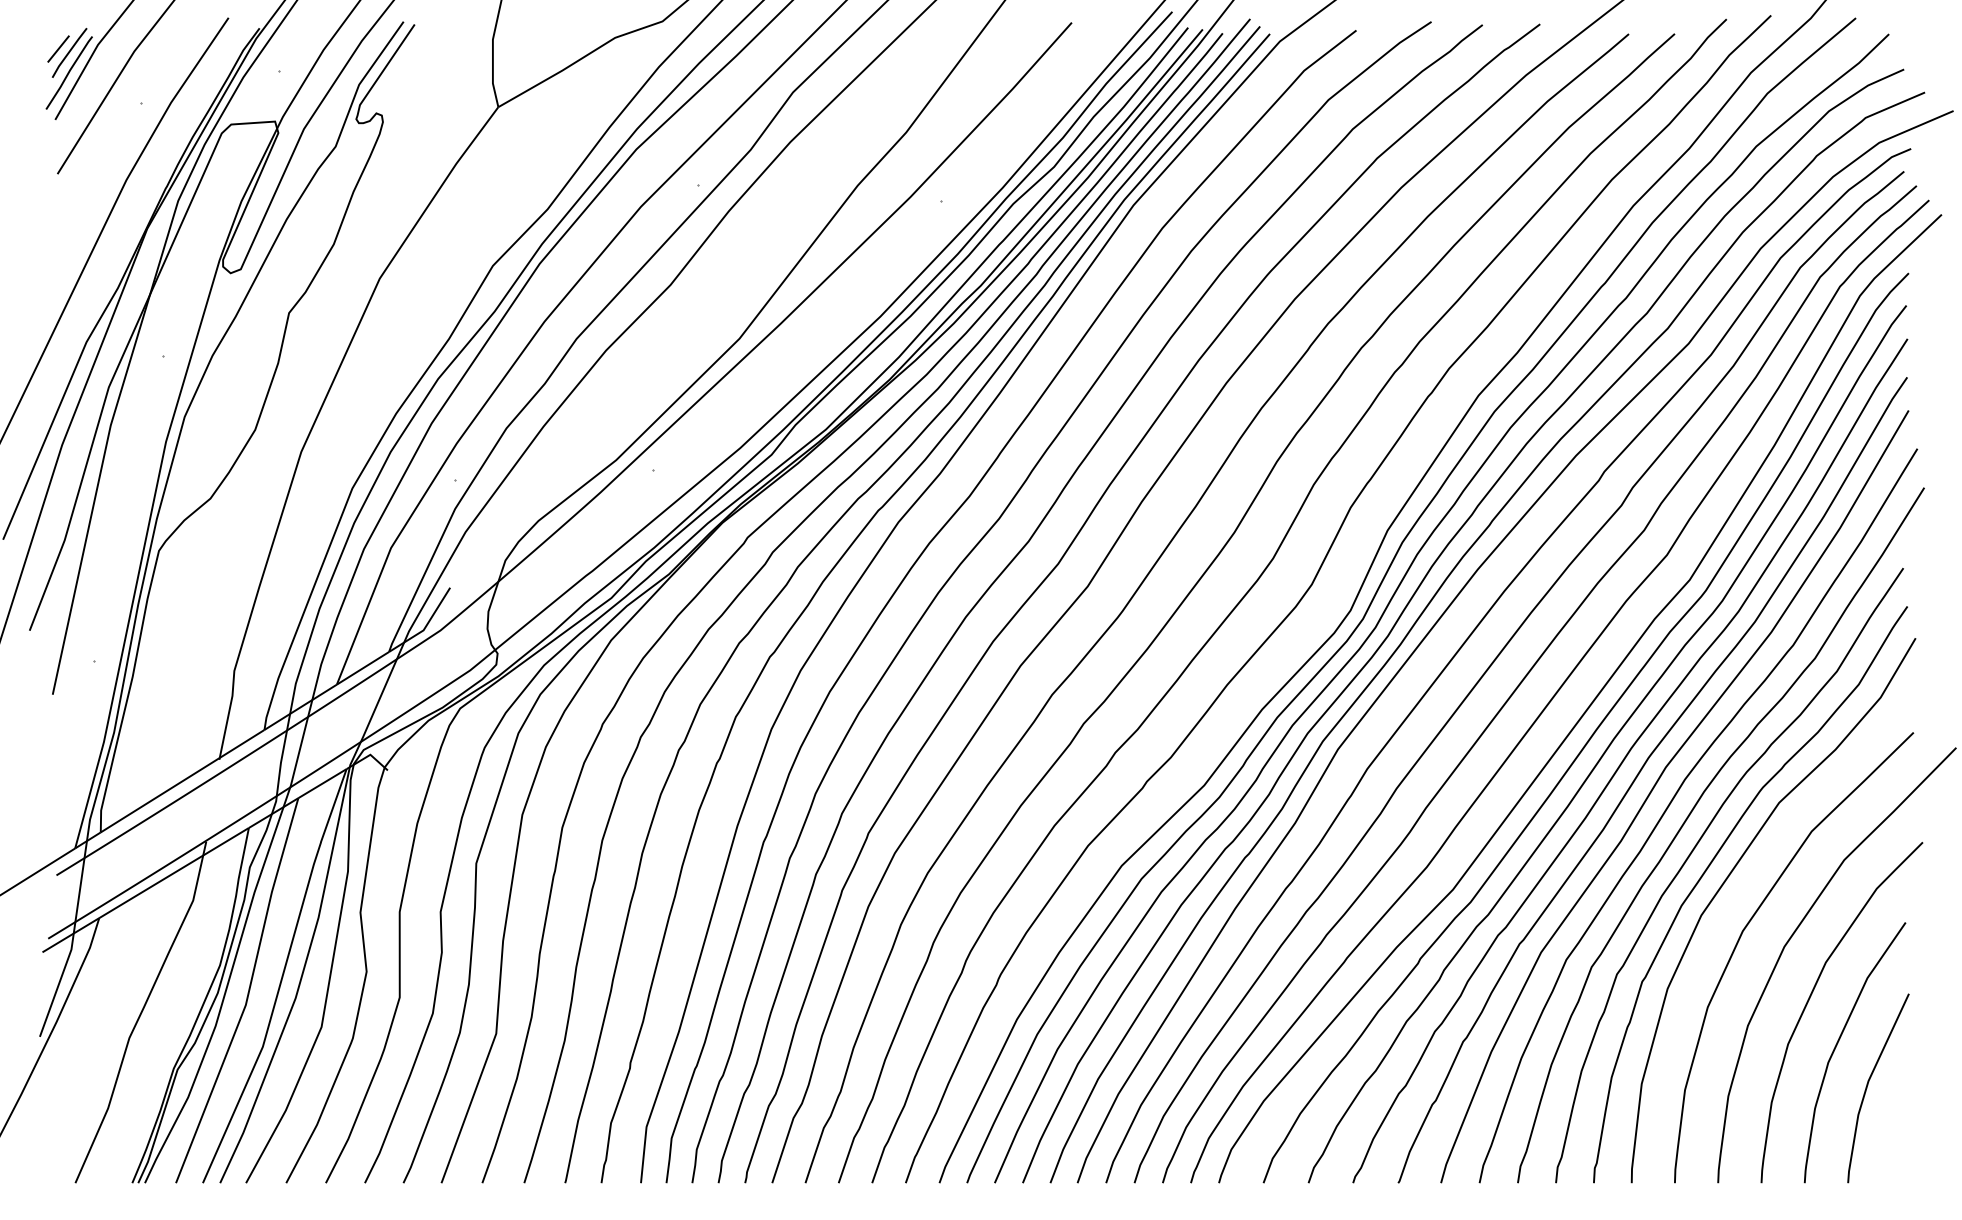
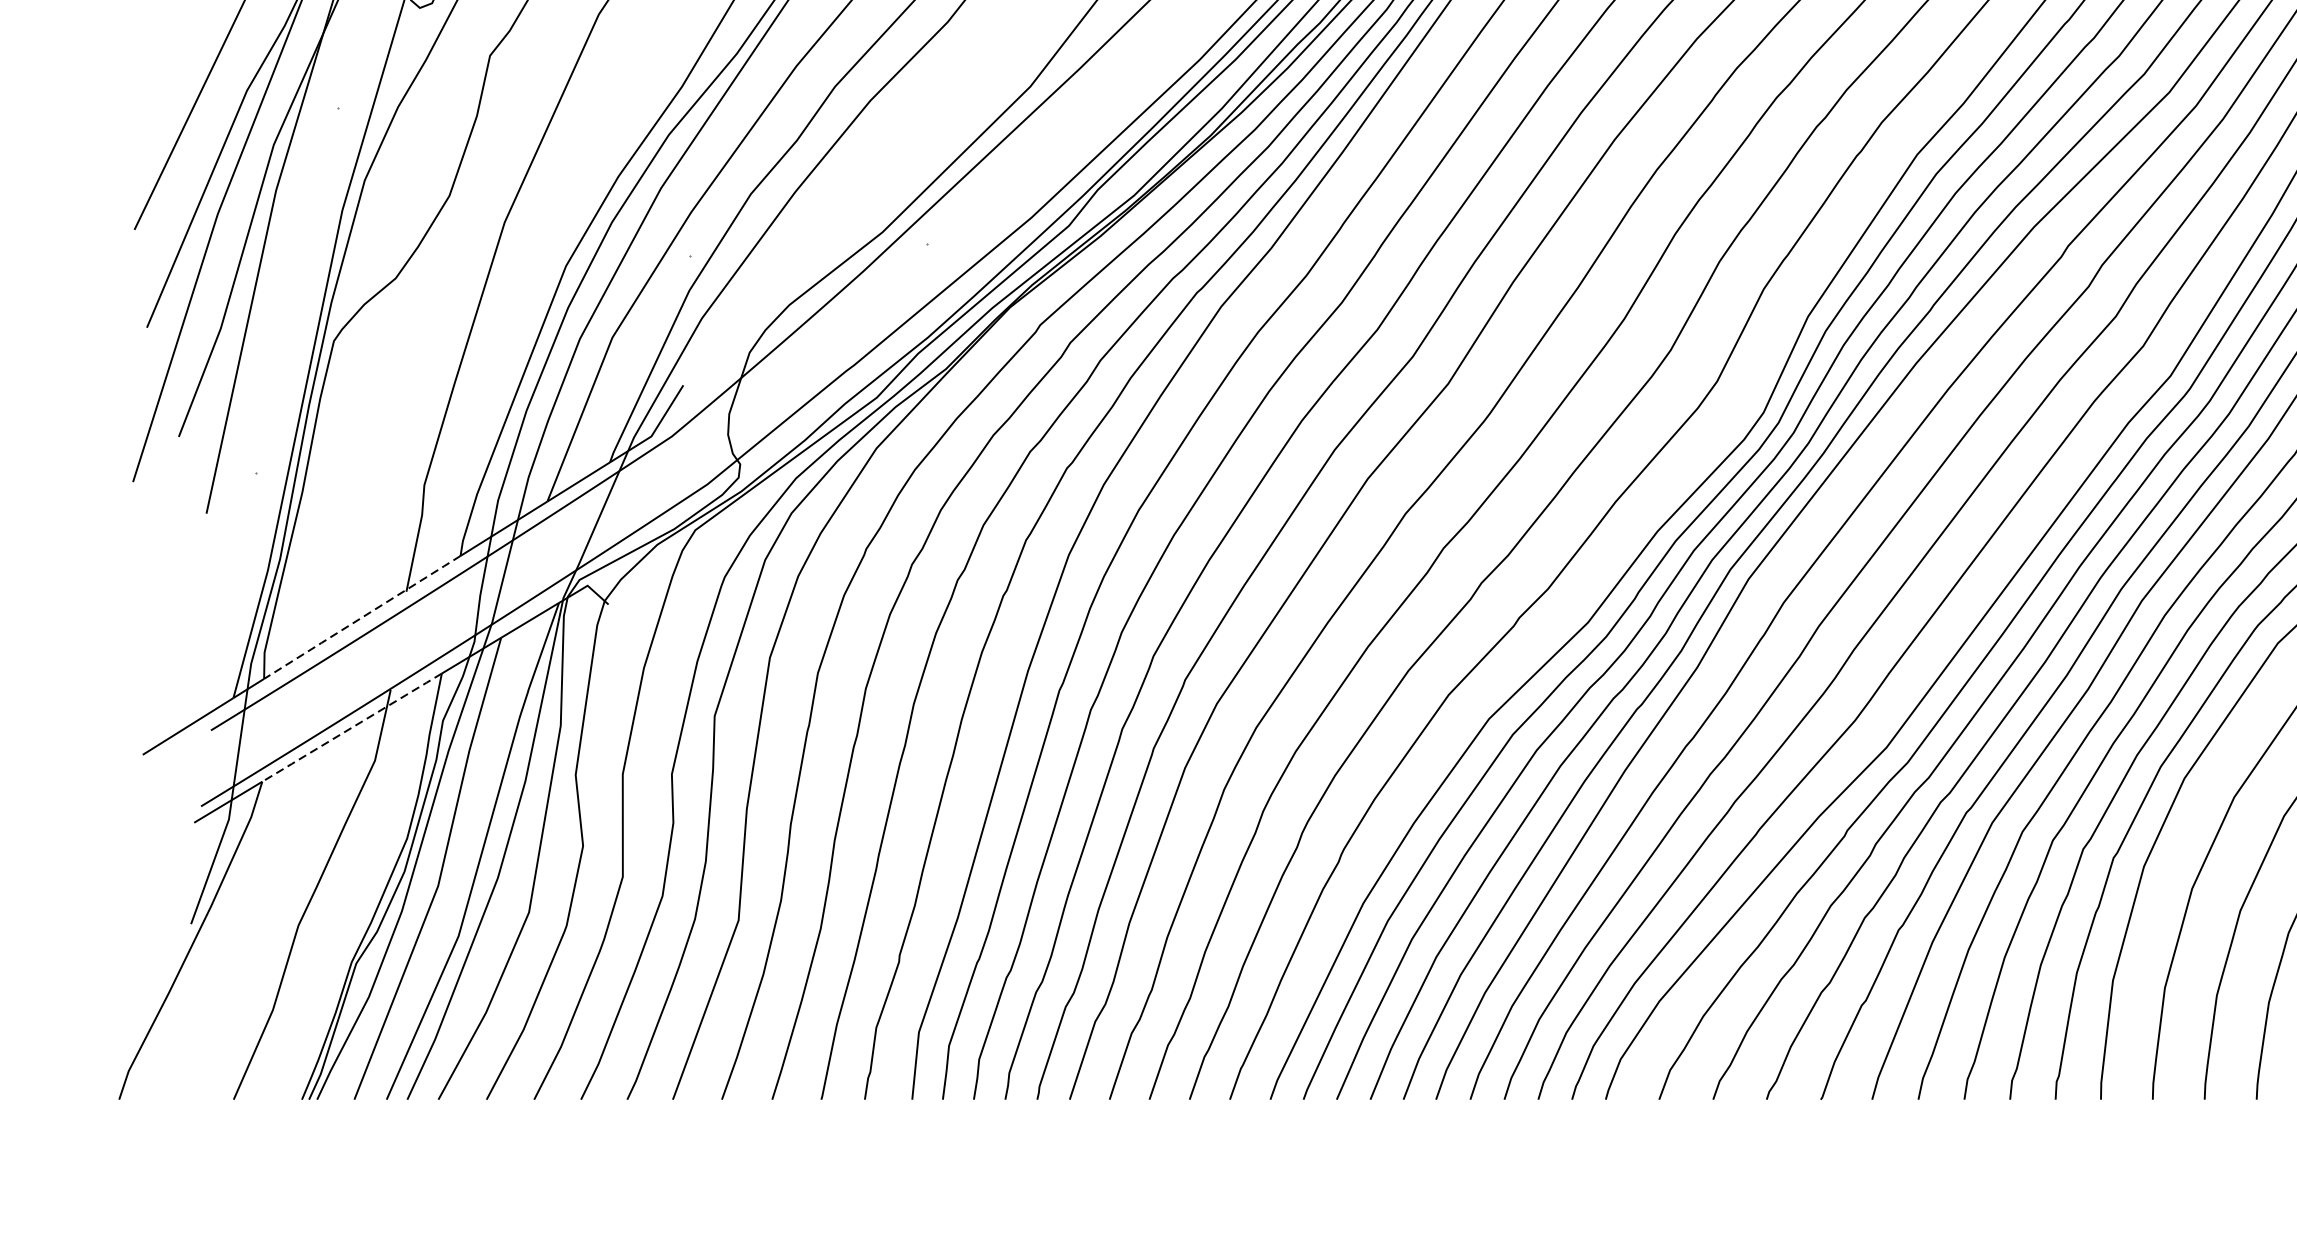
line: (182, 781) -> (362, 617), solid -> dashed
line: (174, 873) -> (352, 728), solid -> dashed

